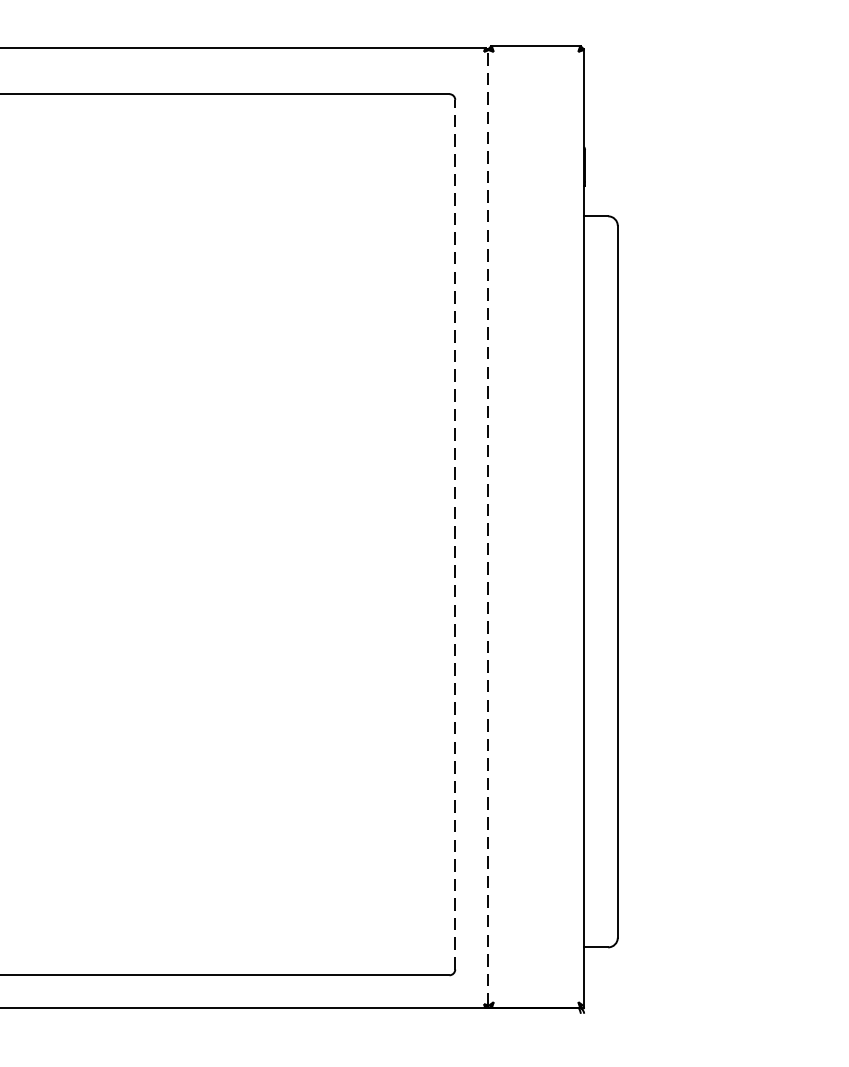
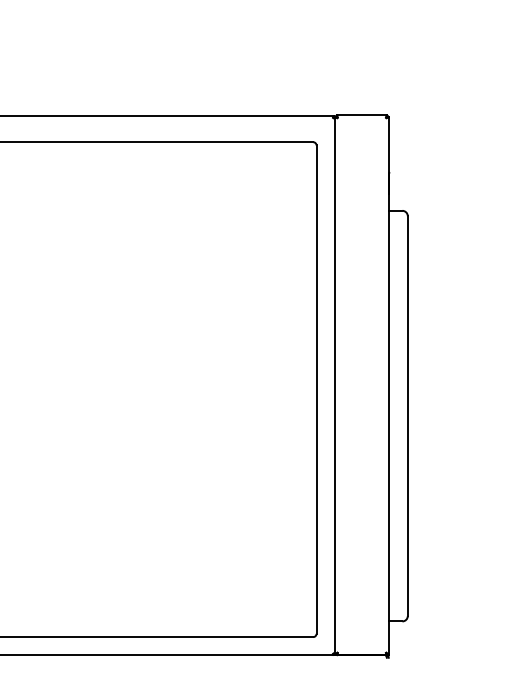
line: (487, 527) -> (334, 385), dashed -> solid
line: (455, 534) -> (316, 389), dashed -> solid

